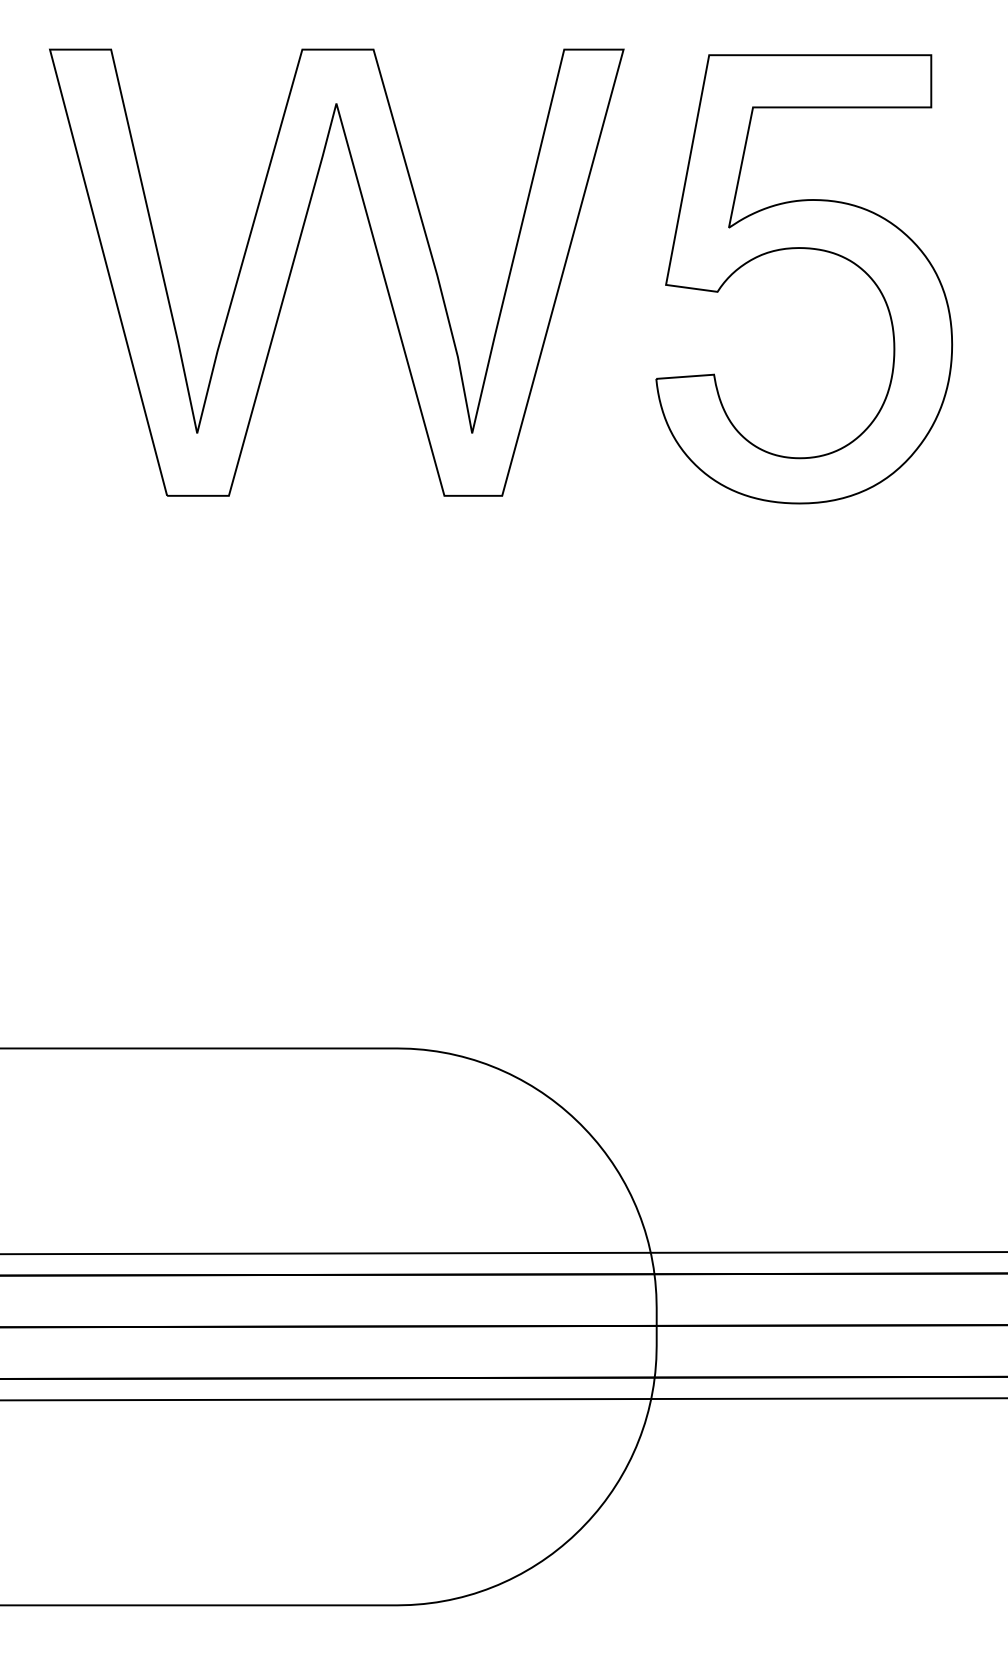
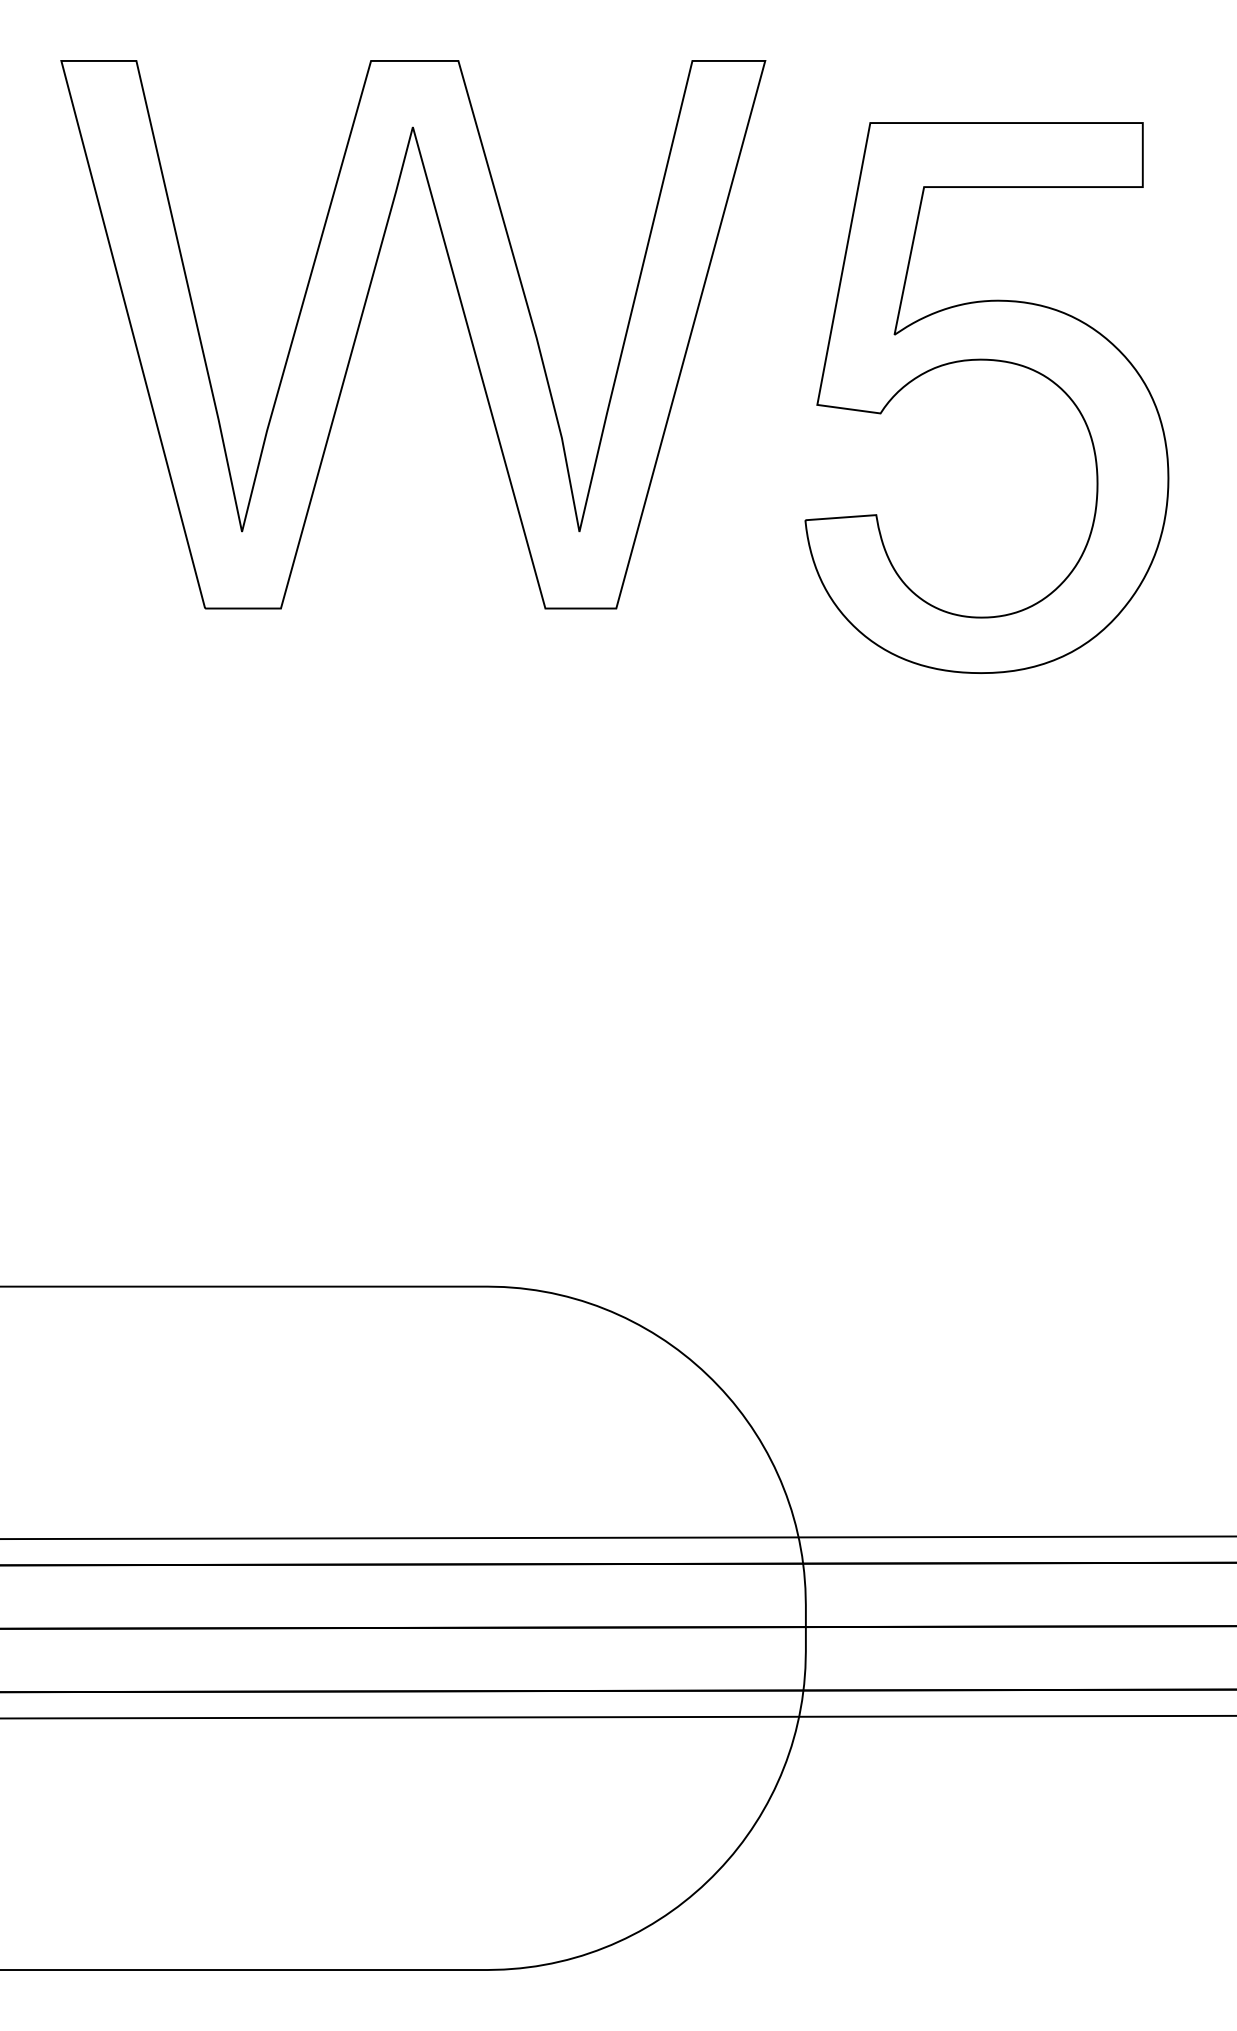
part: (805, 249) -> (988, 361), moved

